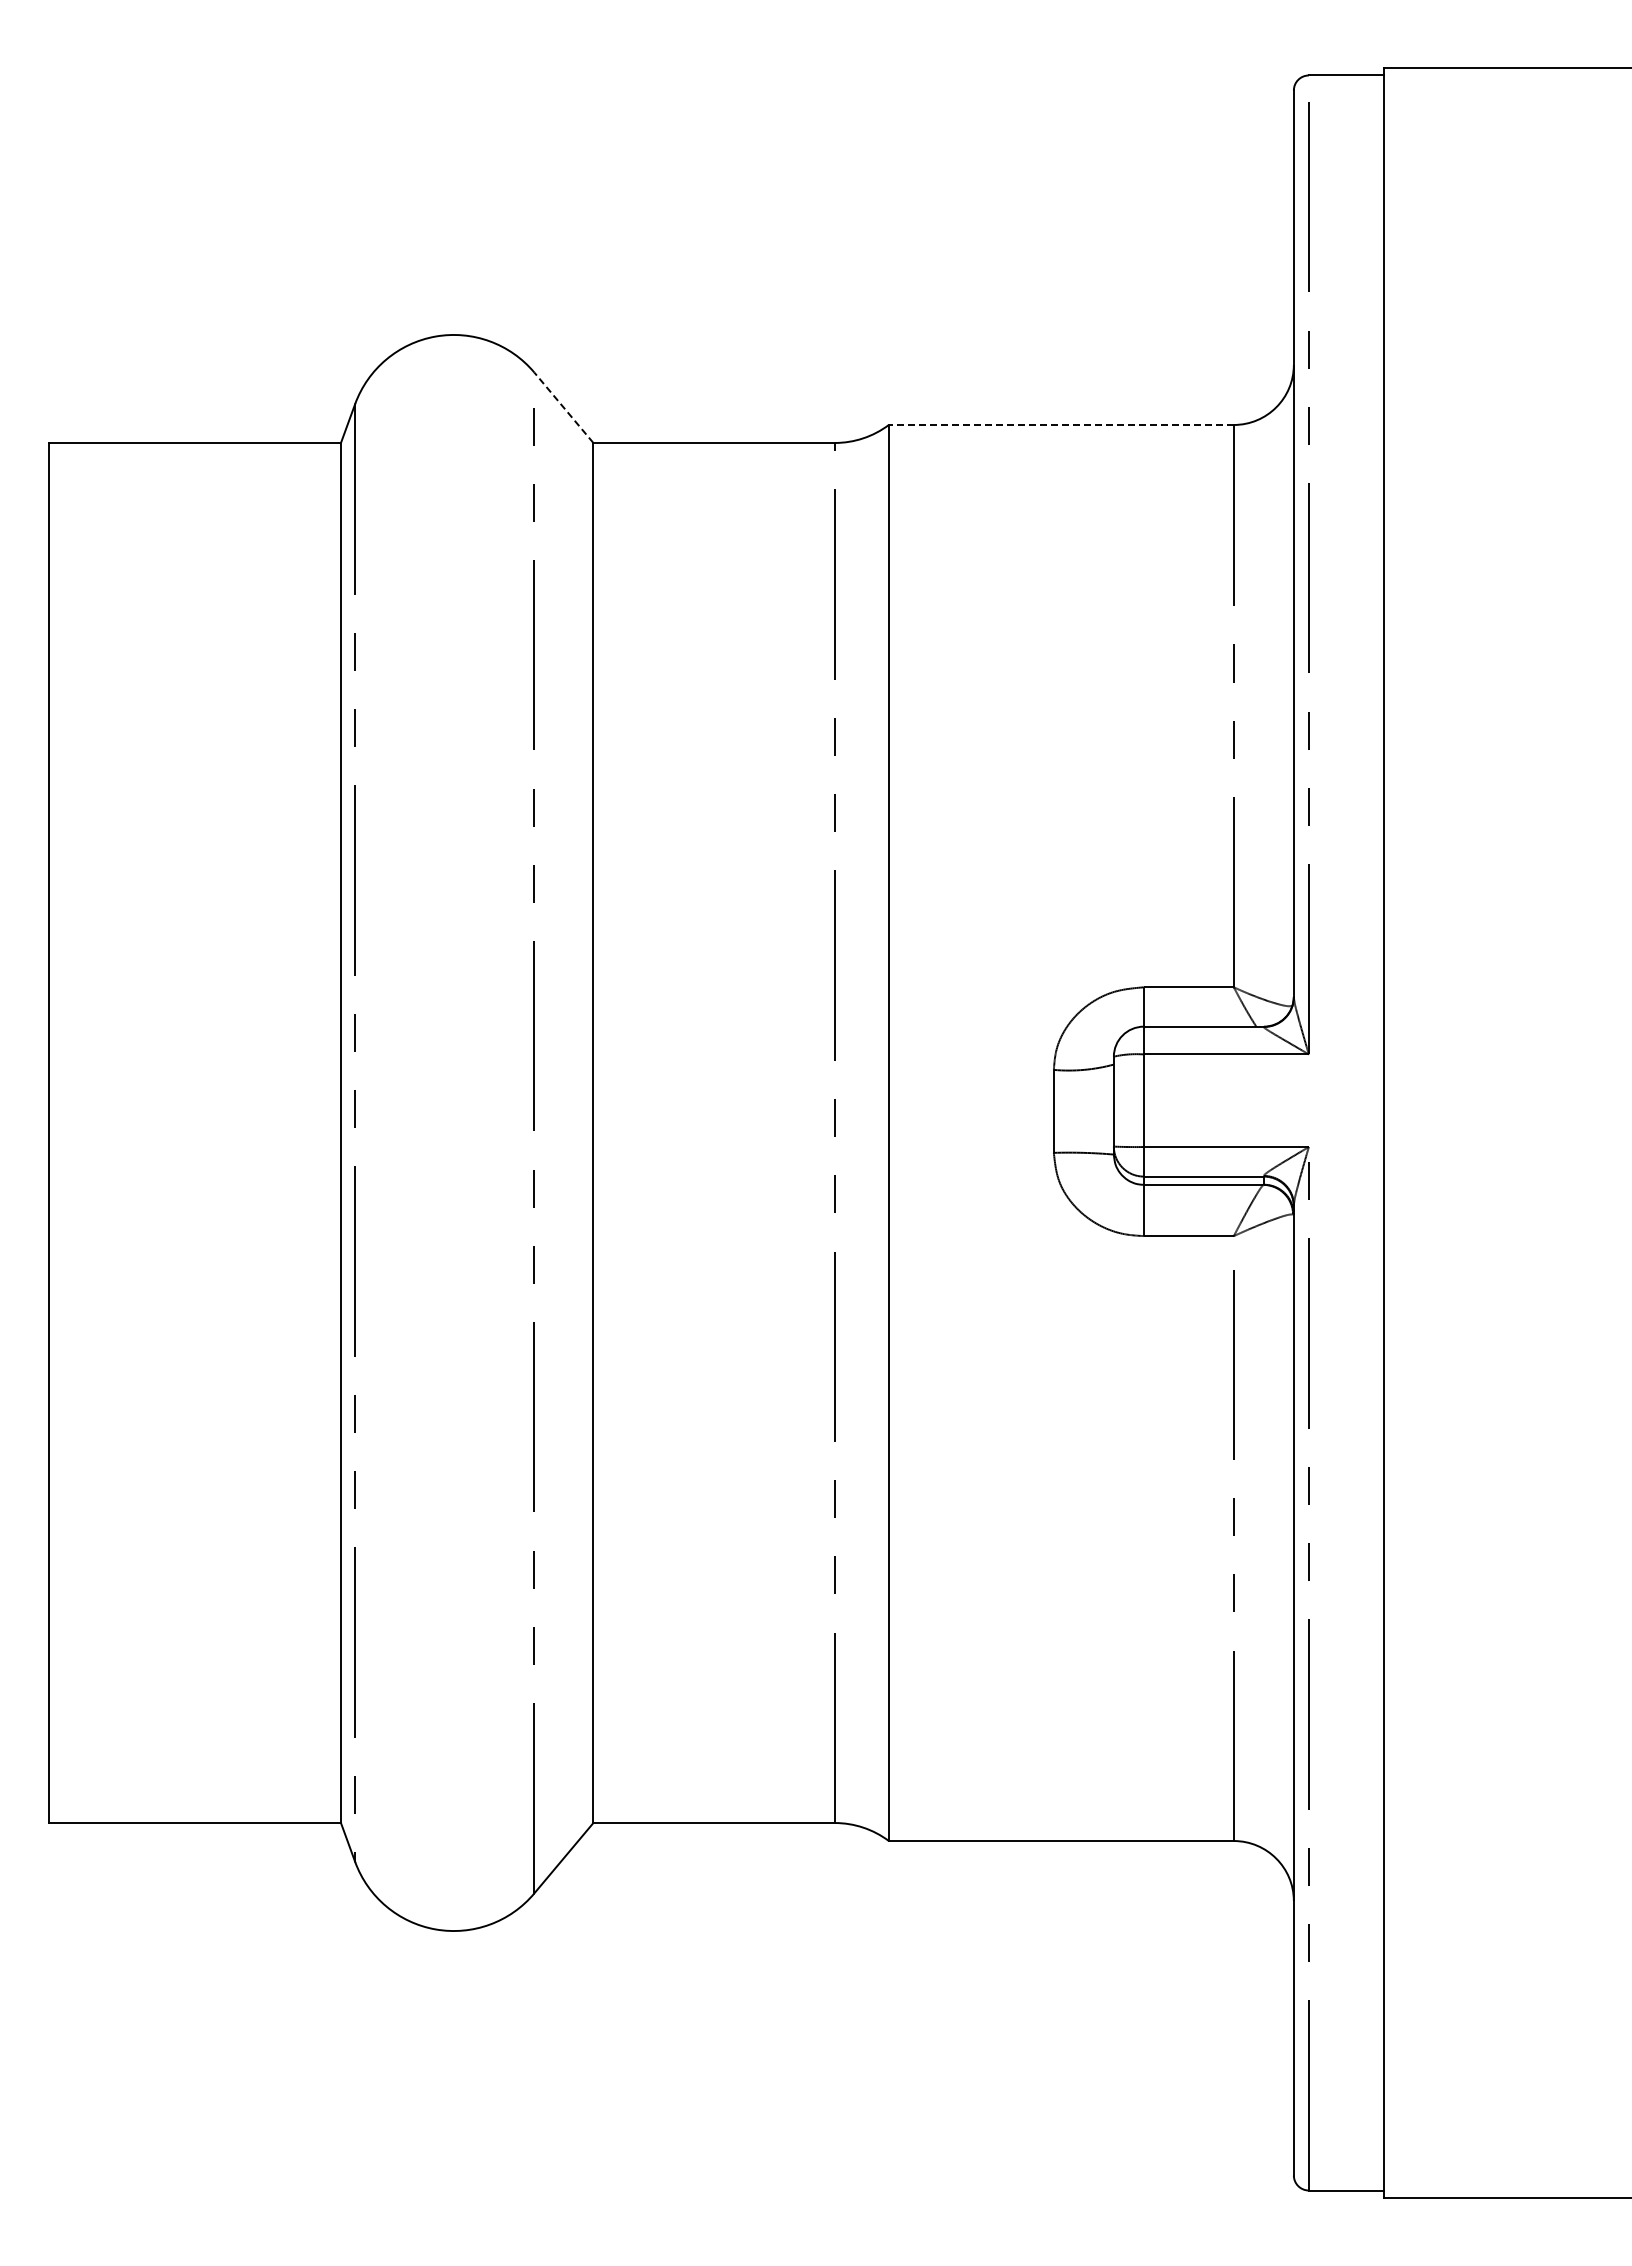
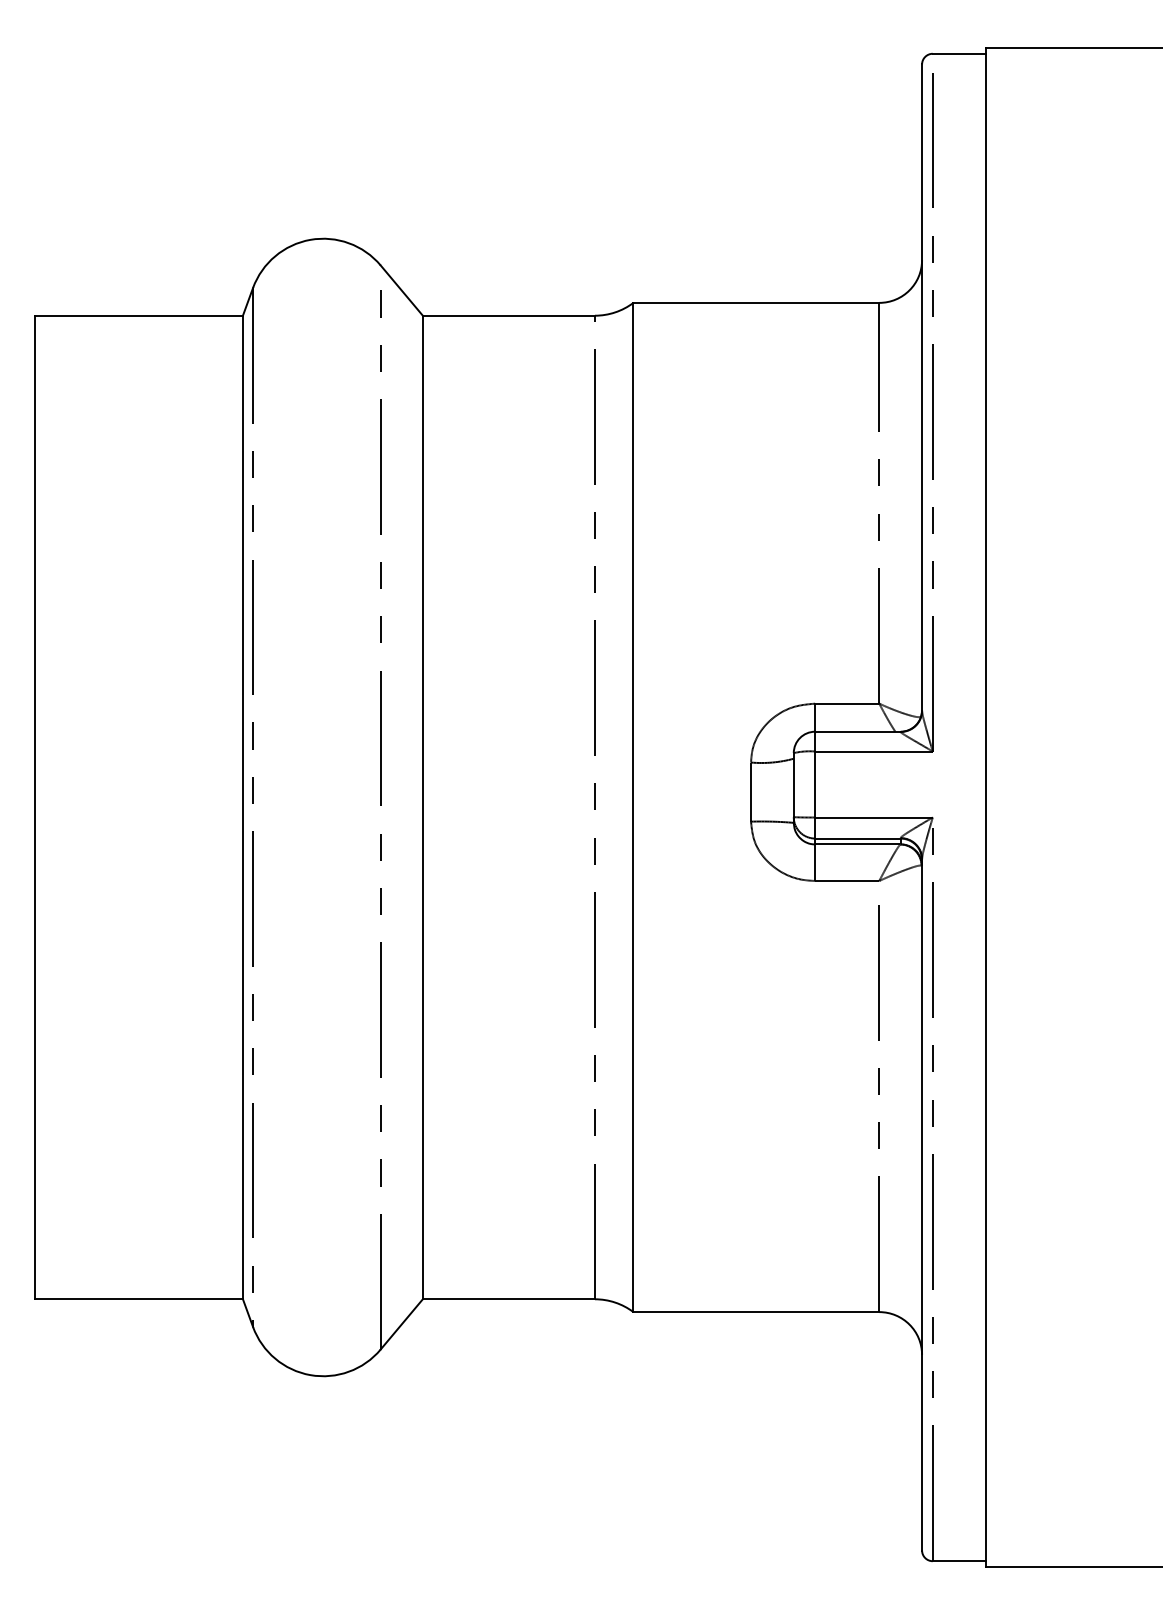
line: (563, 407) -> (401, 290), dashed -> solid
line: (1061, 424) -> (756, 302), dashed -> solid

